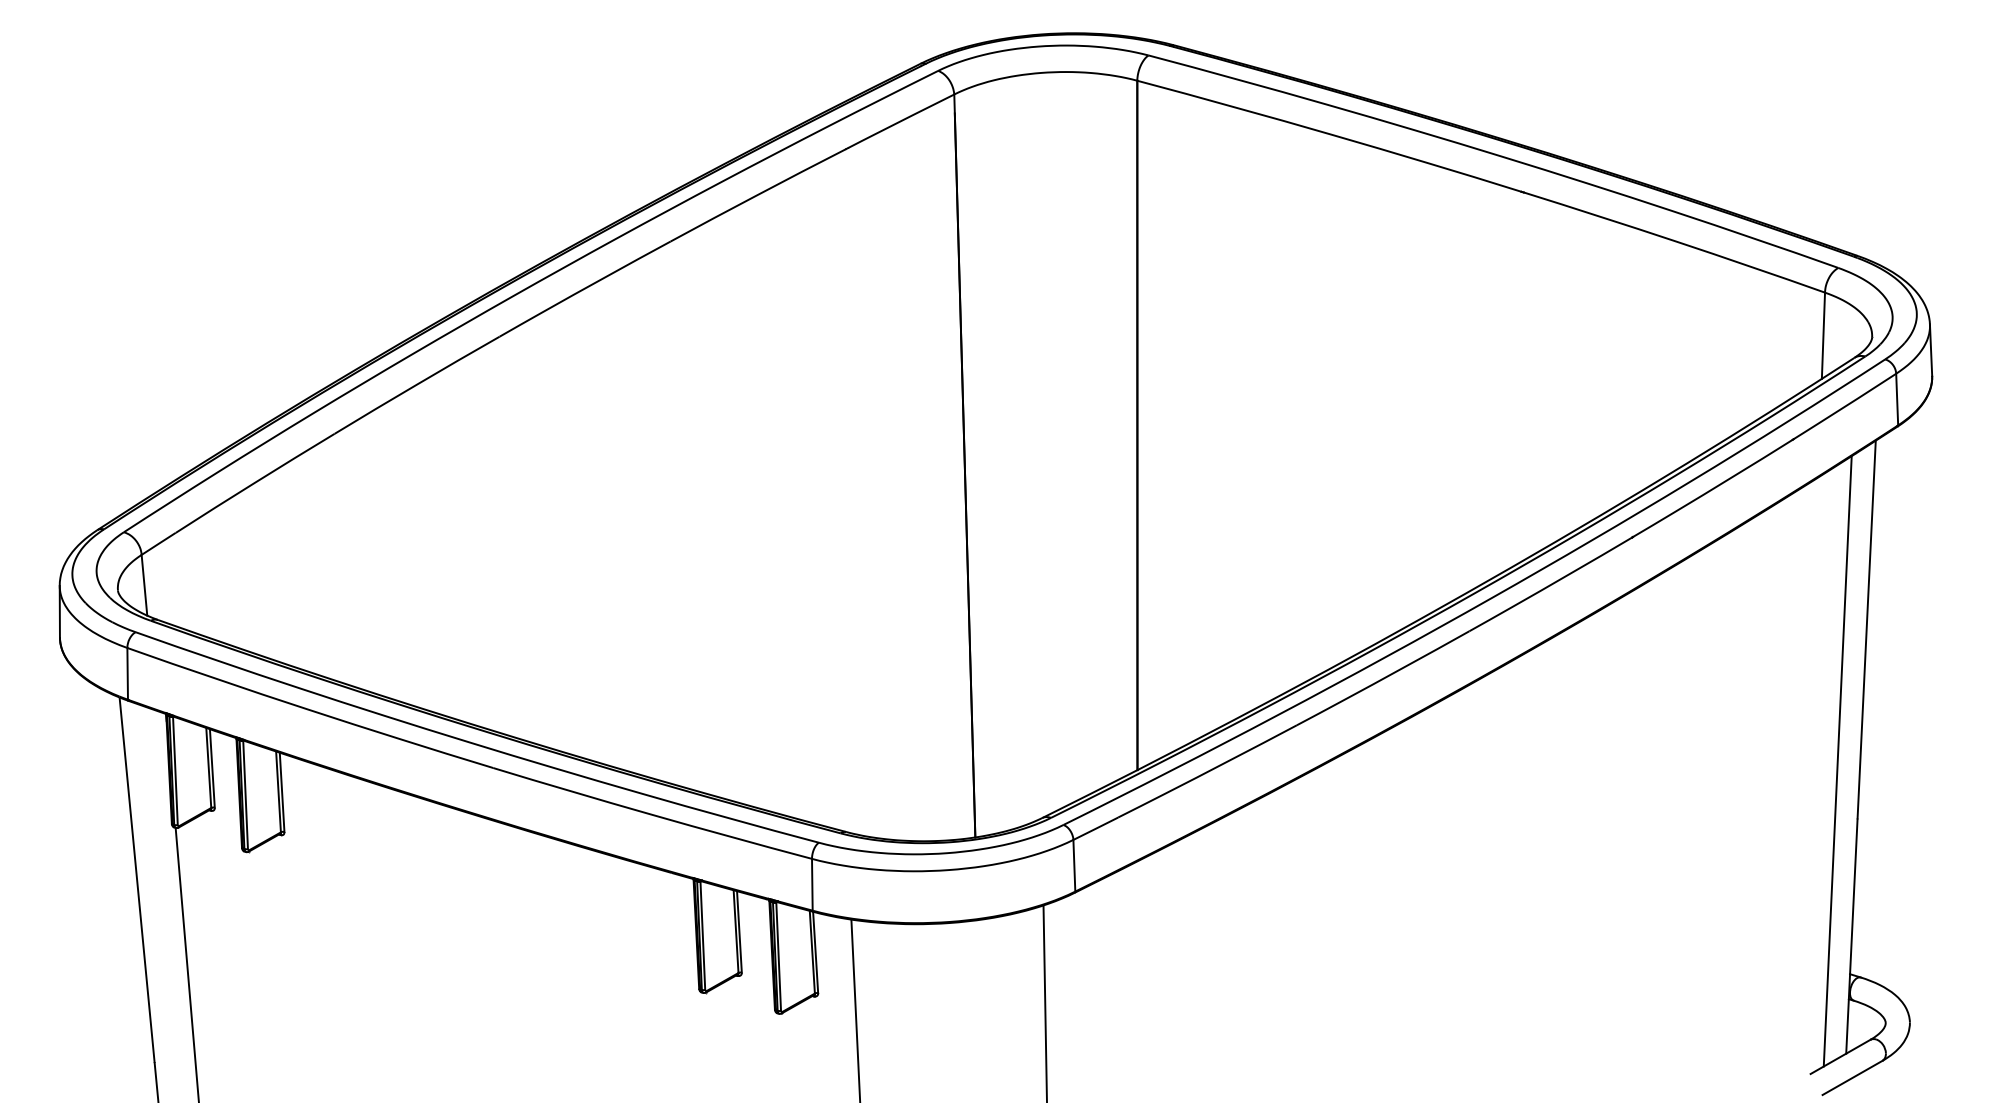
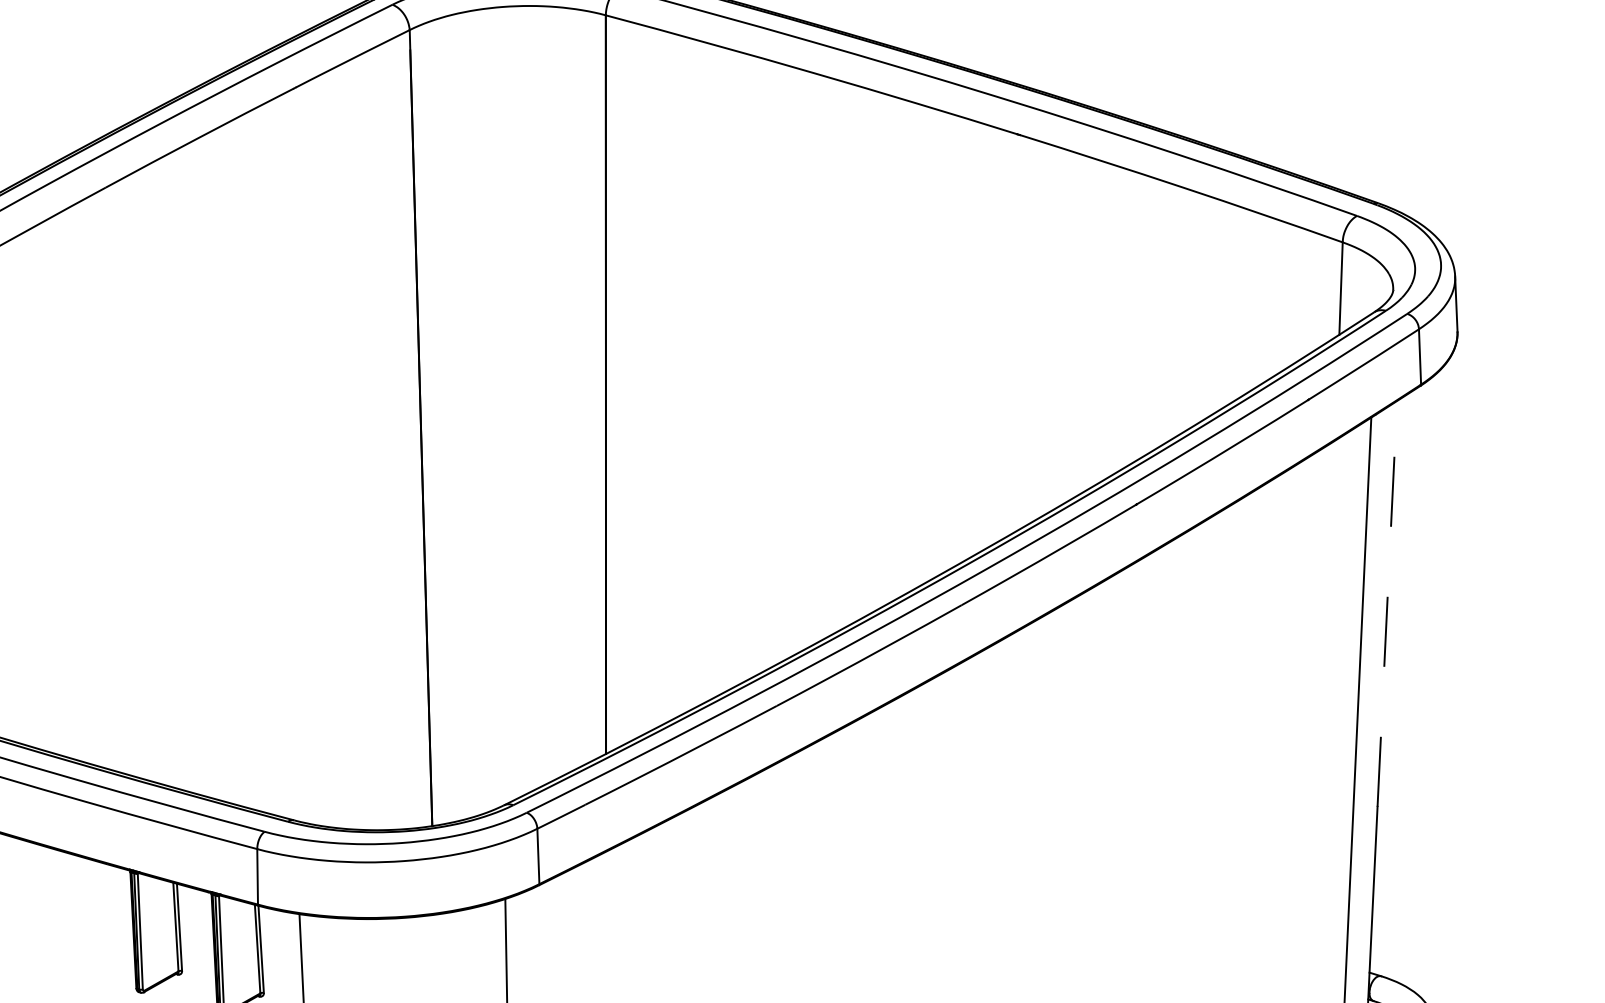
line: (1866, 629) -> (1387, 603), solid -> dashed

